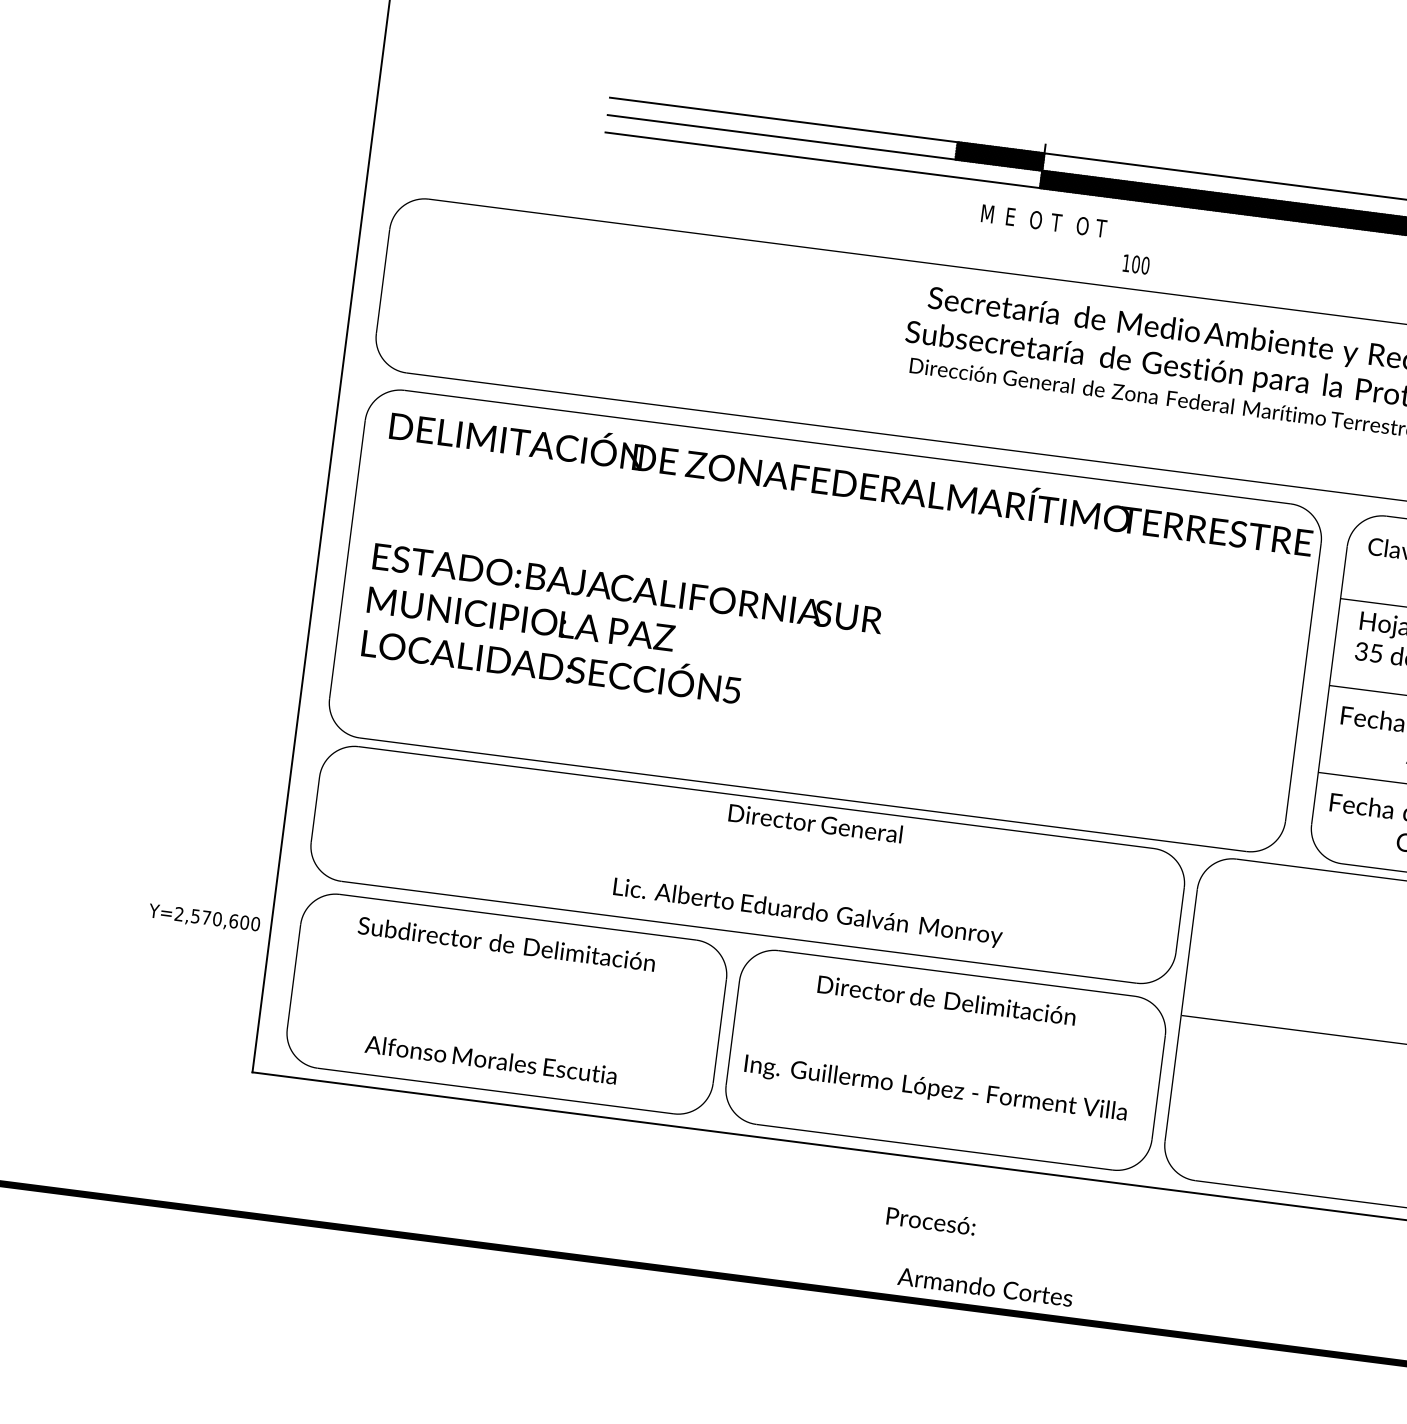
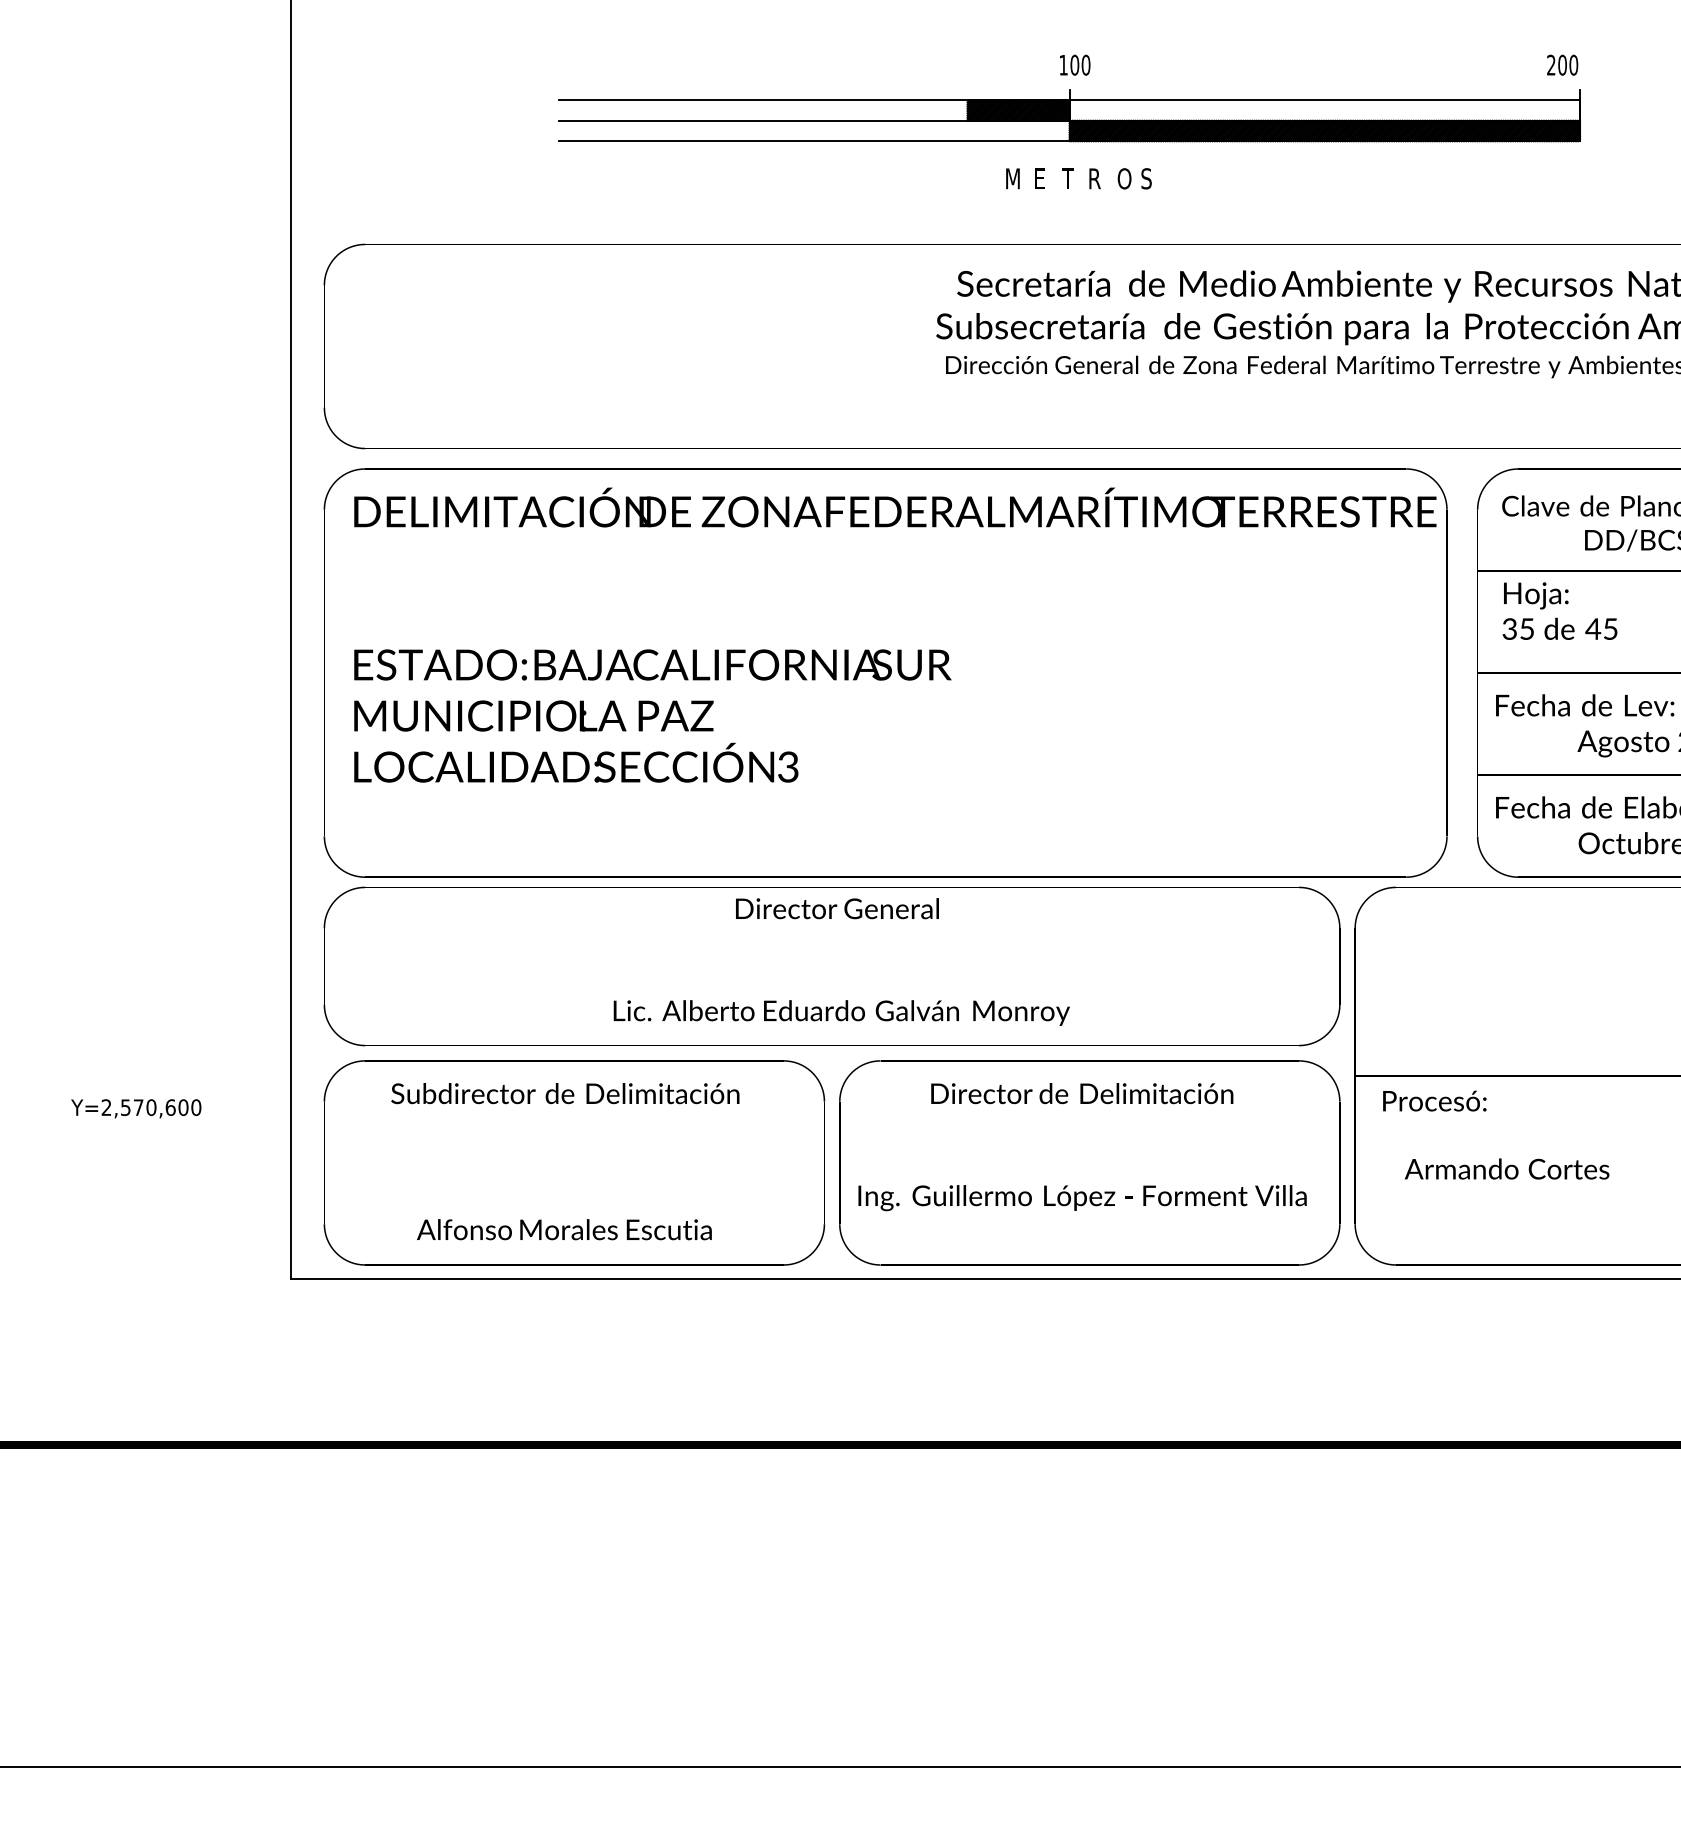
text: (1035, 219) -> (1069, 178), O -> T
text: (1056, 222) -> (1093, 178), T -> R
text: (1101, 228) -> (1146, 178), T -> S
text: (1136, 263) -> (1075, 64), moved
text: (732, 689) -> (788, 766), 5 -> 3
text: (813, 869) -> (841, 961), moved
text: (204, 918) -> (136, 1108), moved
text: (980, 1256) -> (1496, 1134), moved

